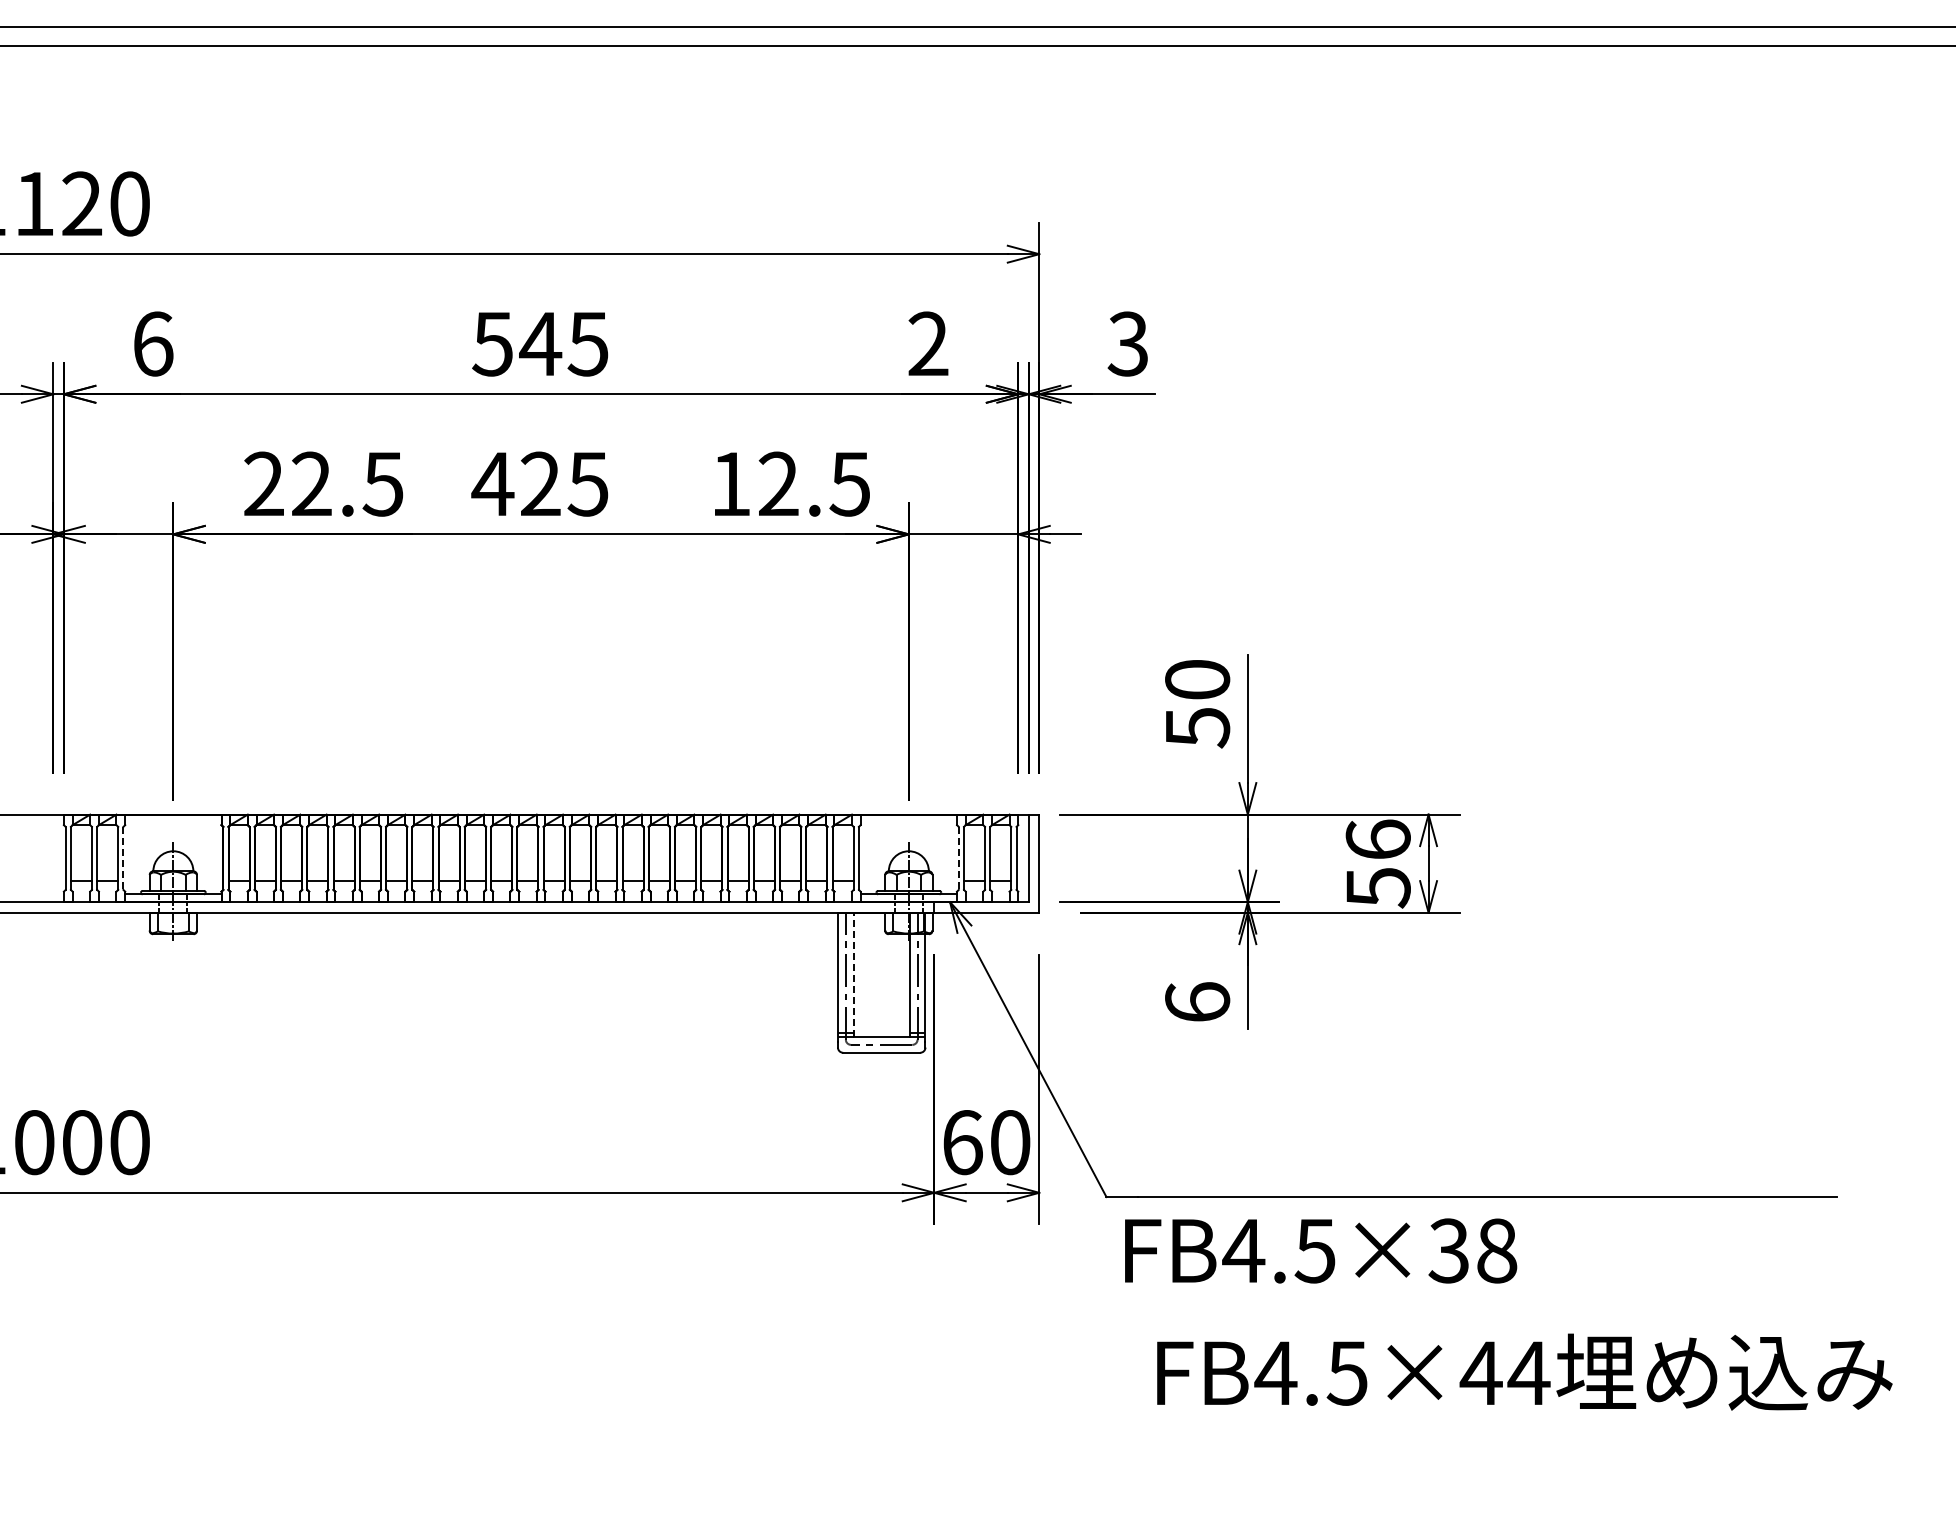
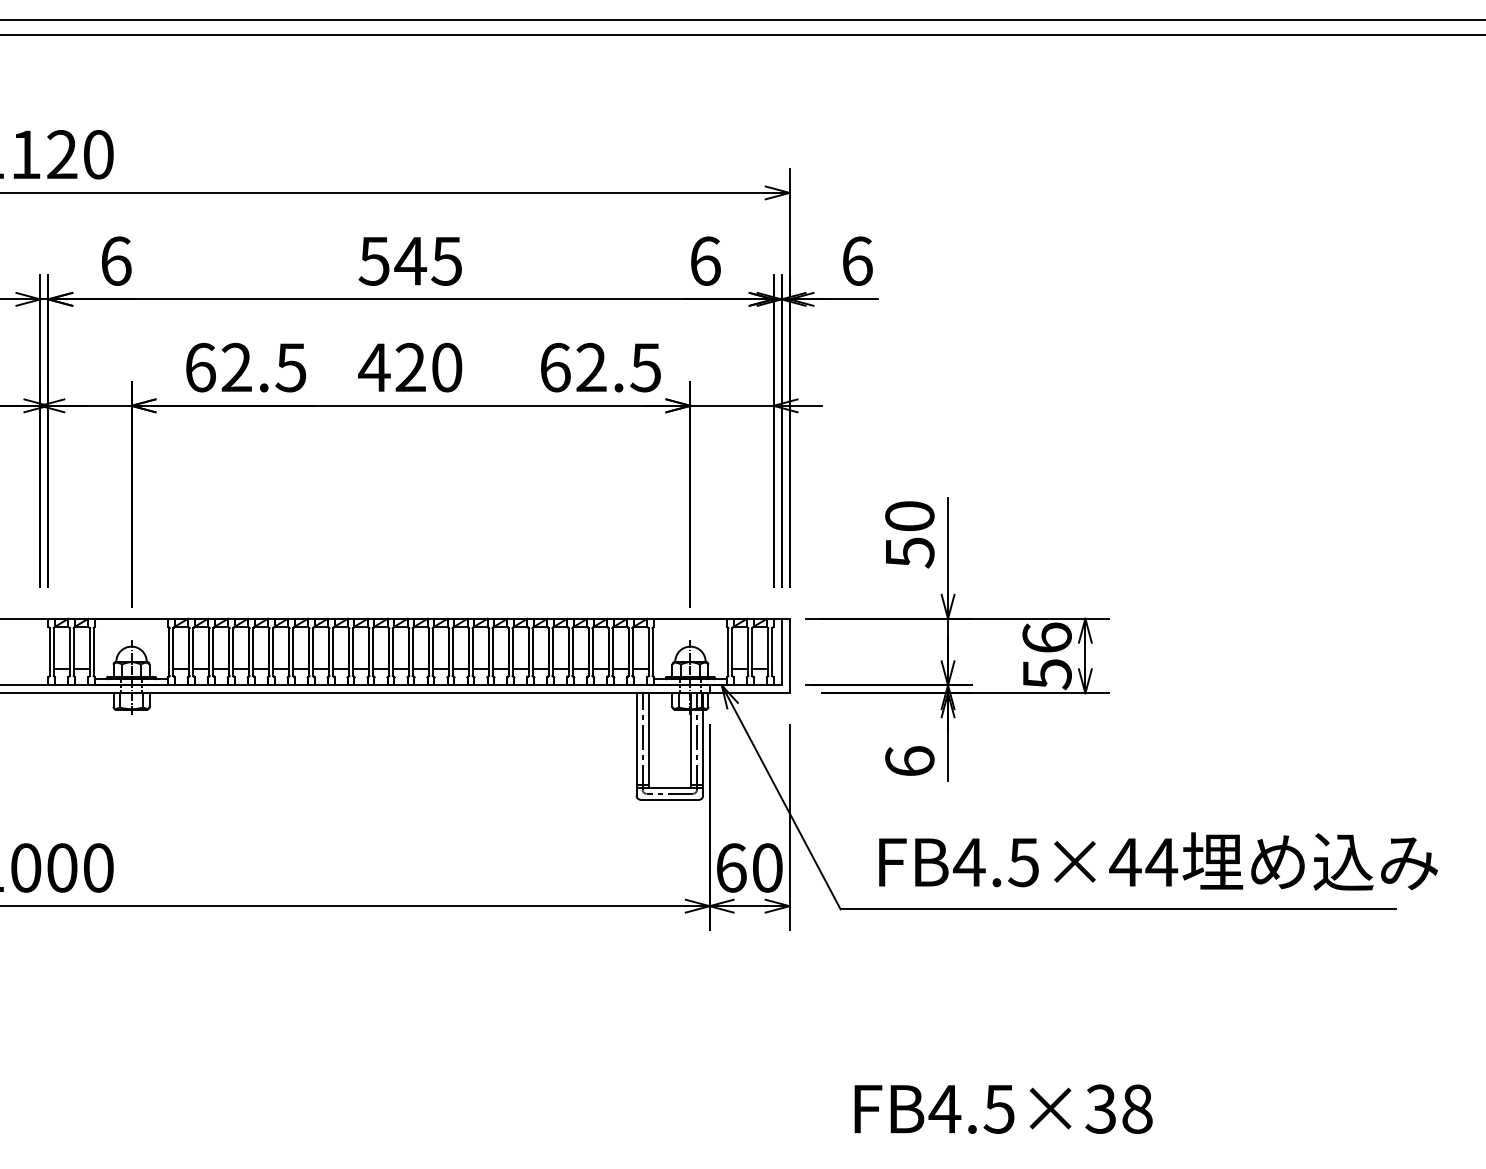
text: (928, 343) -> (705, 260), 2 -> 6
text: (1127, 343) -> (856, 260), 3 -> 6
text: (264, 483) -> (200, 367), 22.5 -> 62.5
text: (587, 483) -> (446, 367), 425 -> 420
text: (731, 483) -> (555, 367), 12.5 -> 62.5
line: (123, 858) -> (93, 652), dashed -> solid
line: (958, 858) -> (728, 652), dashed -> solid
line: (853, 974) -> (648, 740), dashed -> solid
text: (1321, 1250) -> (1004, 1108), moved
text: (1524, 1371) -> (1158, 861), moved

